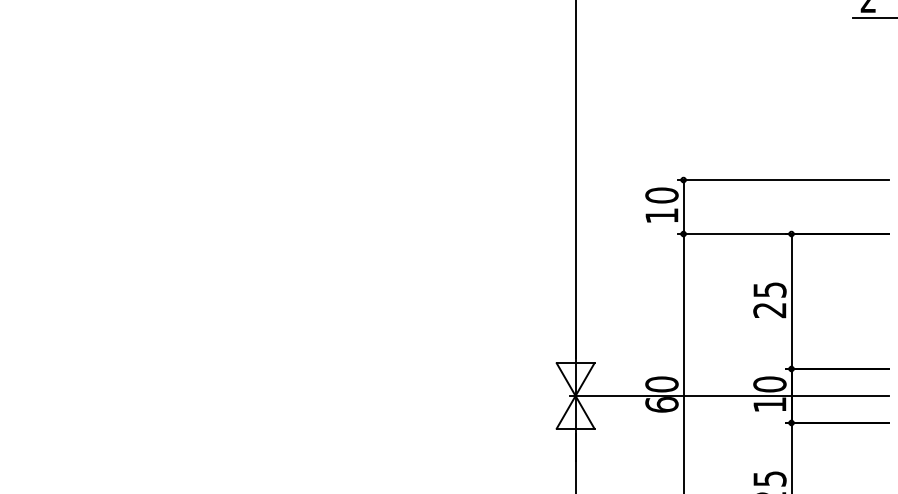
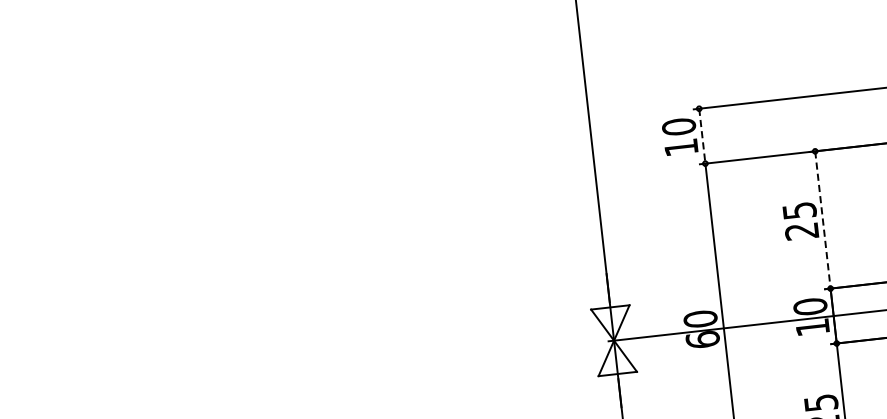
line: (683, 207) -> (702, 136), solid -> dashed
line: (791, 302) -> (822, 220), solid -> dashed

